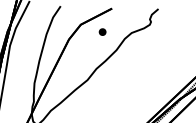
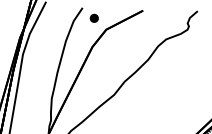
part: (102, 31) -> (94, 17), moved

